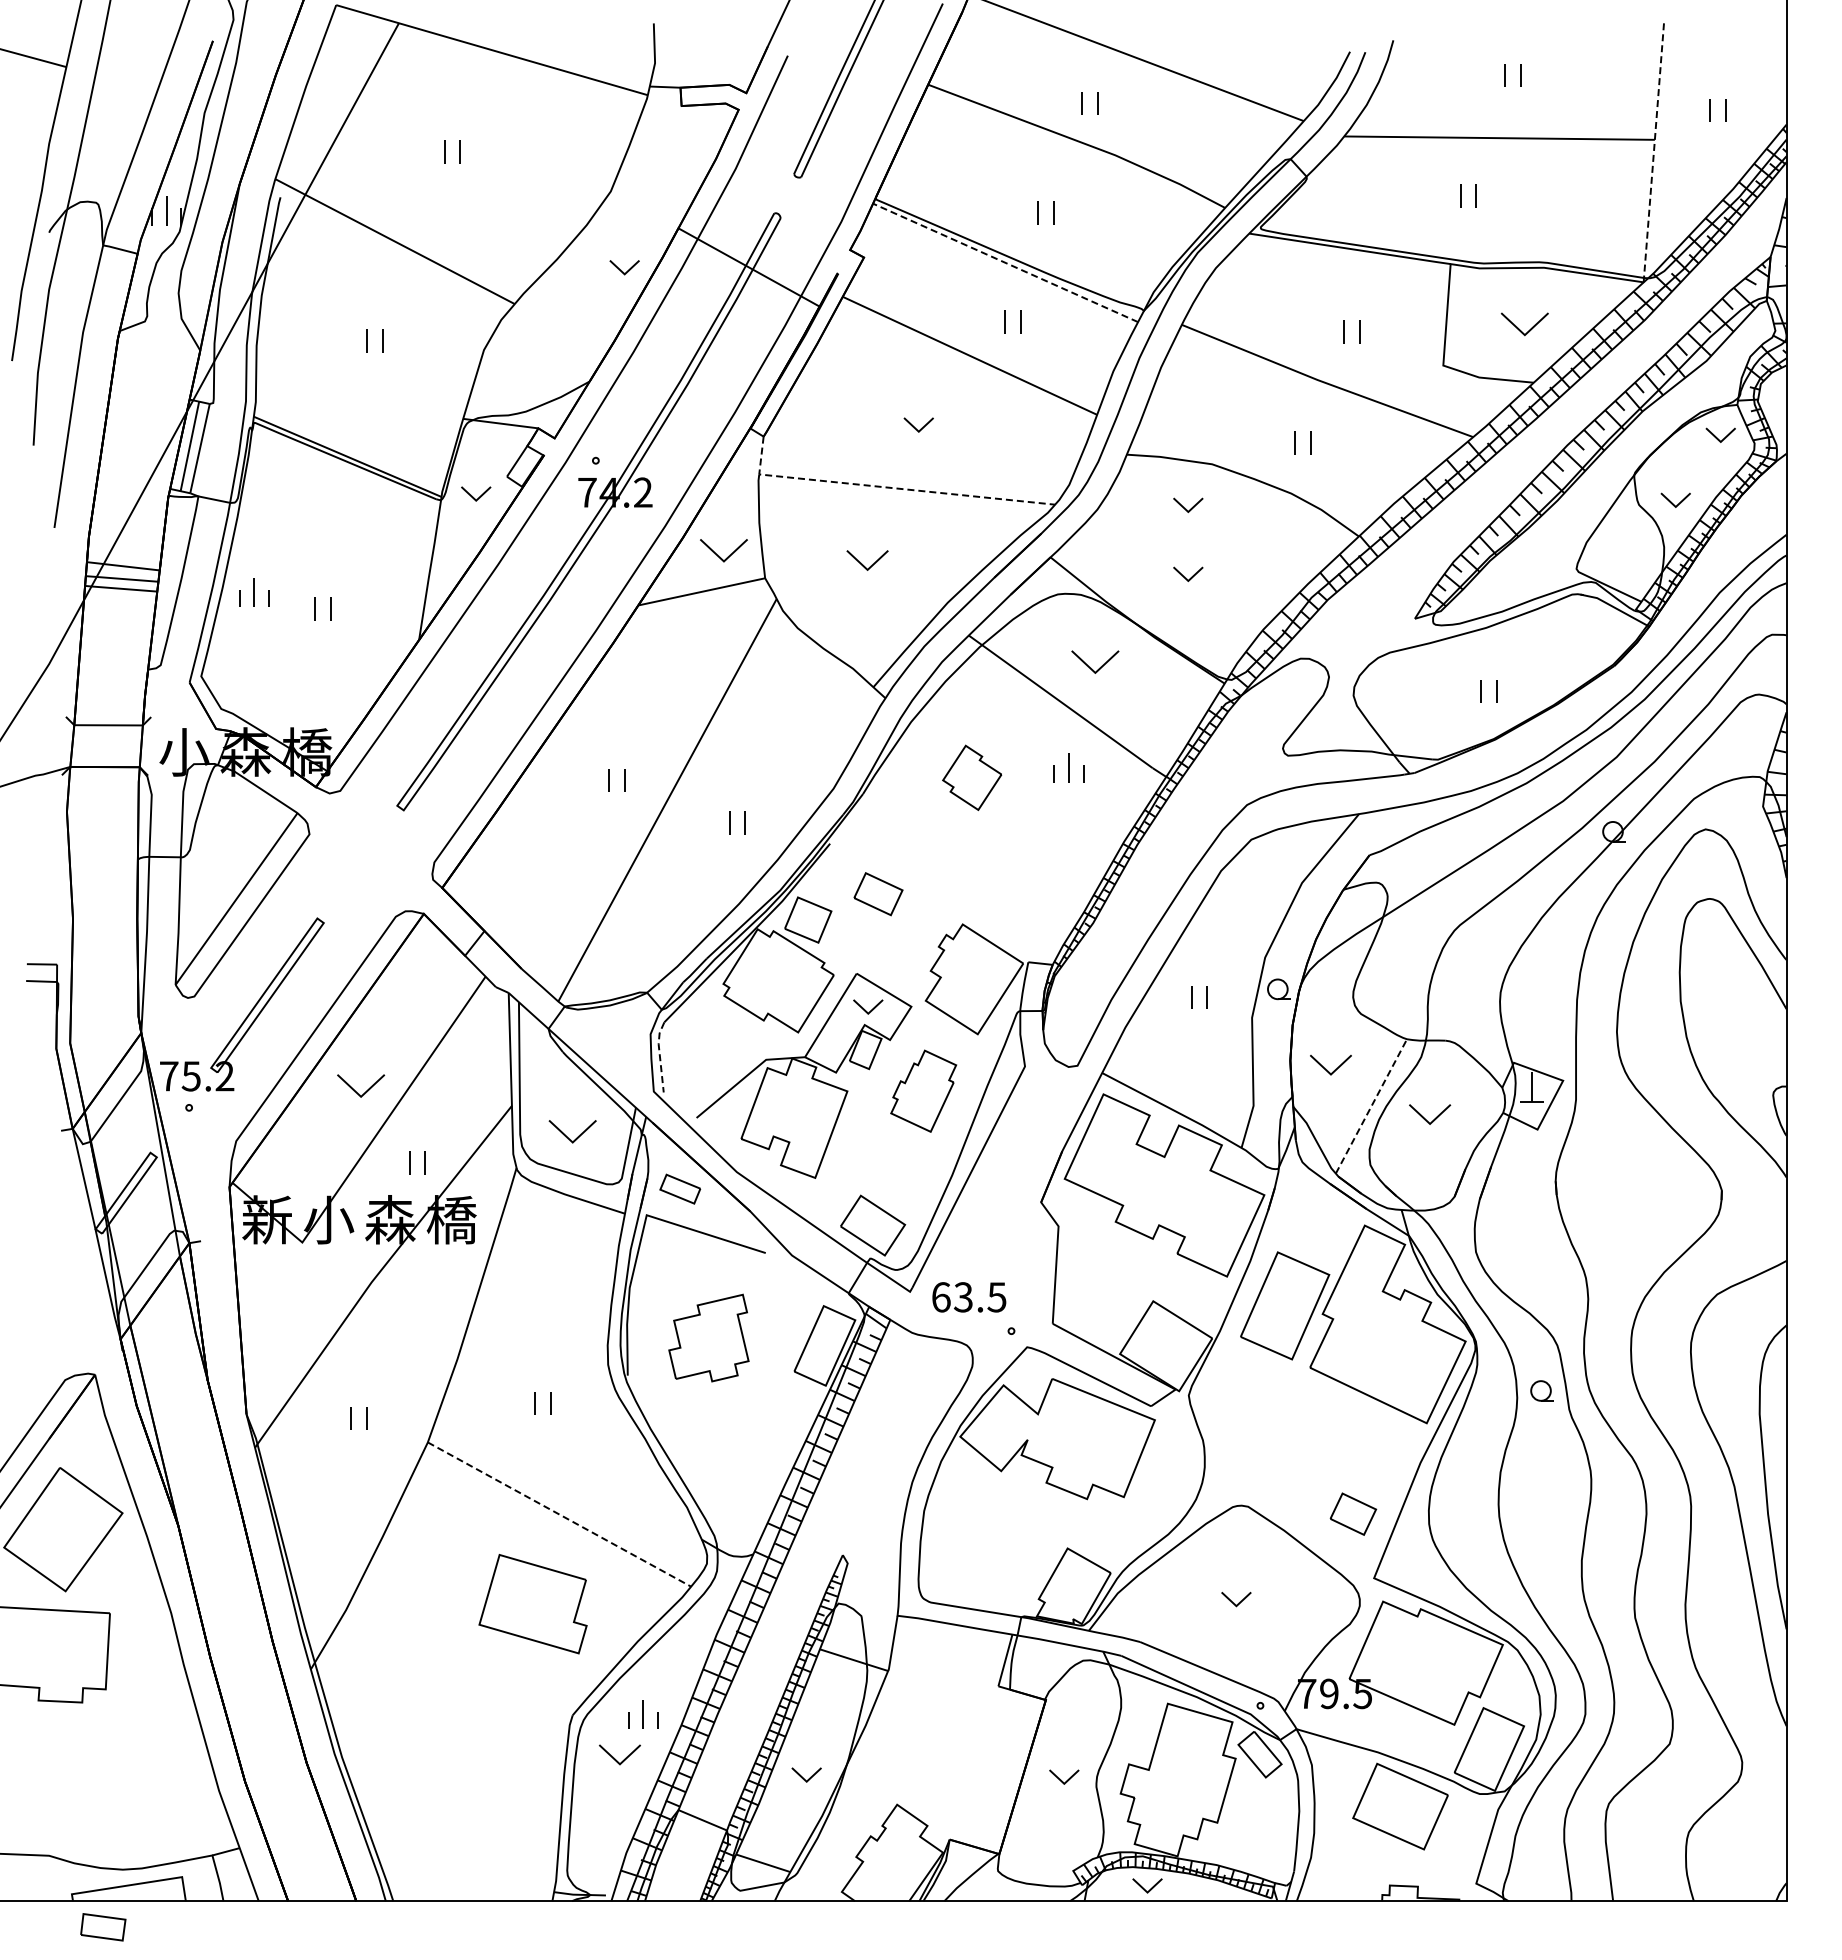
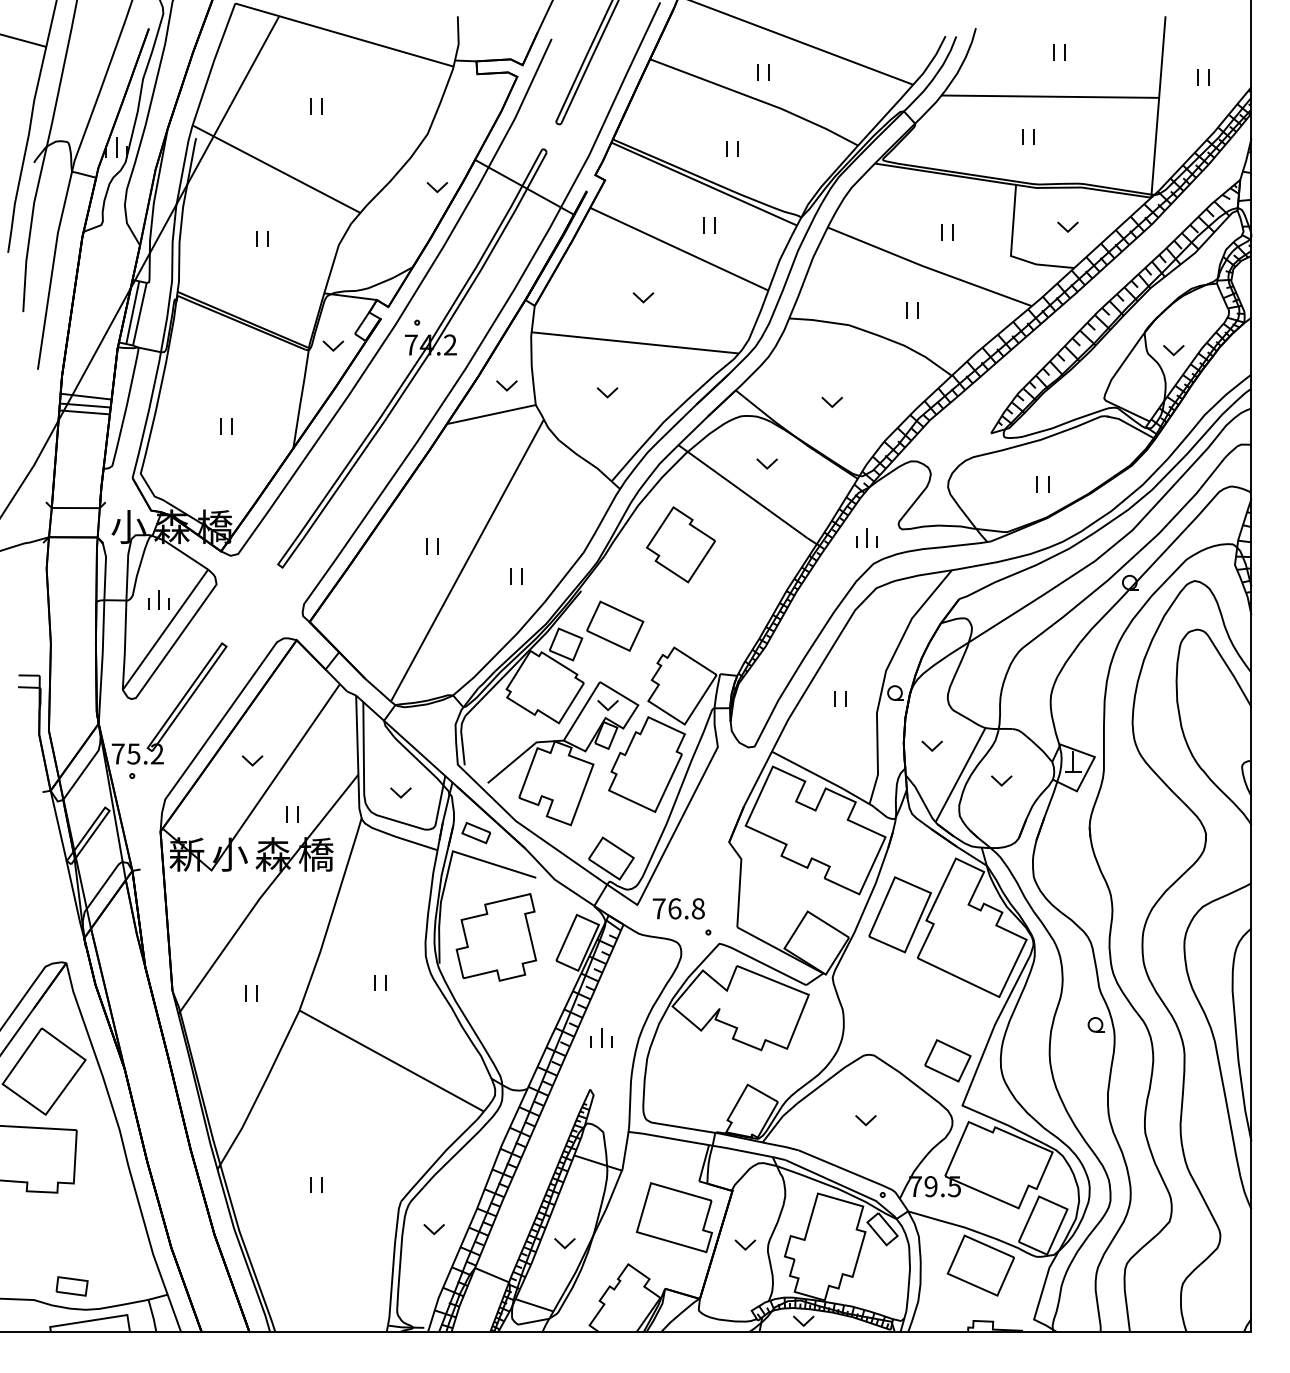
line: (1654, 150) -> (1158, 105), dashed -> solid
line: (1005, 262) -> (704, 183), dashed -> solid
part: (1524, 323) -> (1067, 226), size x0.62
part: (1720, 434) -> (1205, 304), removed
line: (887, 487) -> (621, 341), dashed -> solid
part: (1188, 504) -> (832, 353), removed
part: (723, 550) -> (506, 385), size x0.62
part: (867, 560) -> (607, 392), size x0.71
part: (254, 592) -> (159, 599), moved
part: (1095, 662) -> (767, 464), size x0.62
part: (1068, 767) -> (866, 537), moved
part: (971, 777) -> (680, 544), size x1.67
part: (878, 894) -> (615, 626), size x1.67
line: (659, 1055) -> (461, 739), dashed -> solid
part: (1330, 1064) -> (931, 745), size x0.71
part: (360, 1085) -> (252, 760), size x0.62
part: (923, 1090) -> (646, 763), size x1.67
line: (1371, 1105) -> (960, 774), dashed -> solid
part: (1430, 1114) -> (1001, 780), size x0.71
part: (572, 1131) -> (400, 792), size x0.62
text: (969, 1297) -> (678, 908), 63.5 -> 76.8
part: (708, 1337) -> (496, 936), size x1.43
part: (1541, 1390) -> (1095, 1024), moved
part: (1353, 1513) -> (948, 1060), size x1.43
line: (559, 1514) -> (391, 1060), dashed -> solid
part: (532, 1604) -> (674, 1217), moved
part: (444, 1691) -> (311, 1184), added
part: (643, 1714) -> (601, 1037), moved
part: (620, 1754) -> (434, 1229), size x0.71
part: (103, 1927) -> (72, 1286), moved

